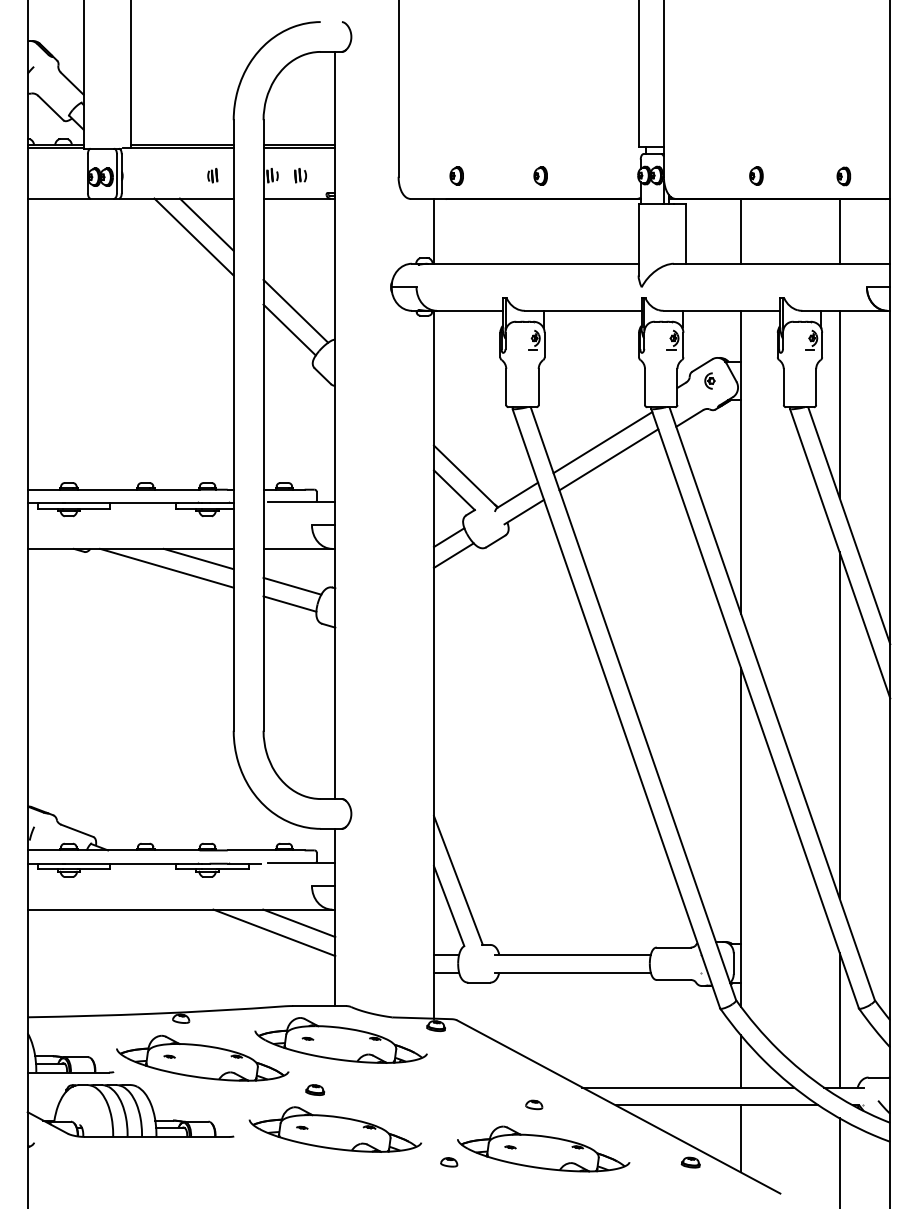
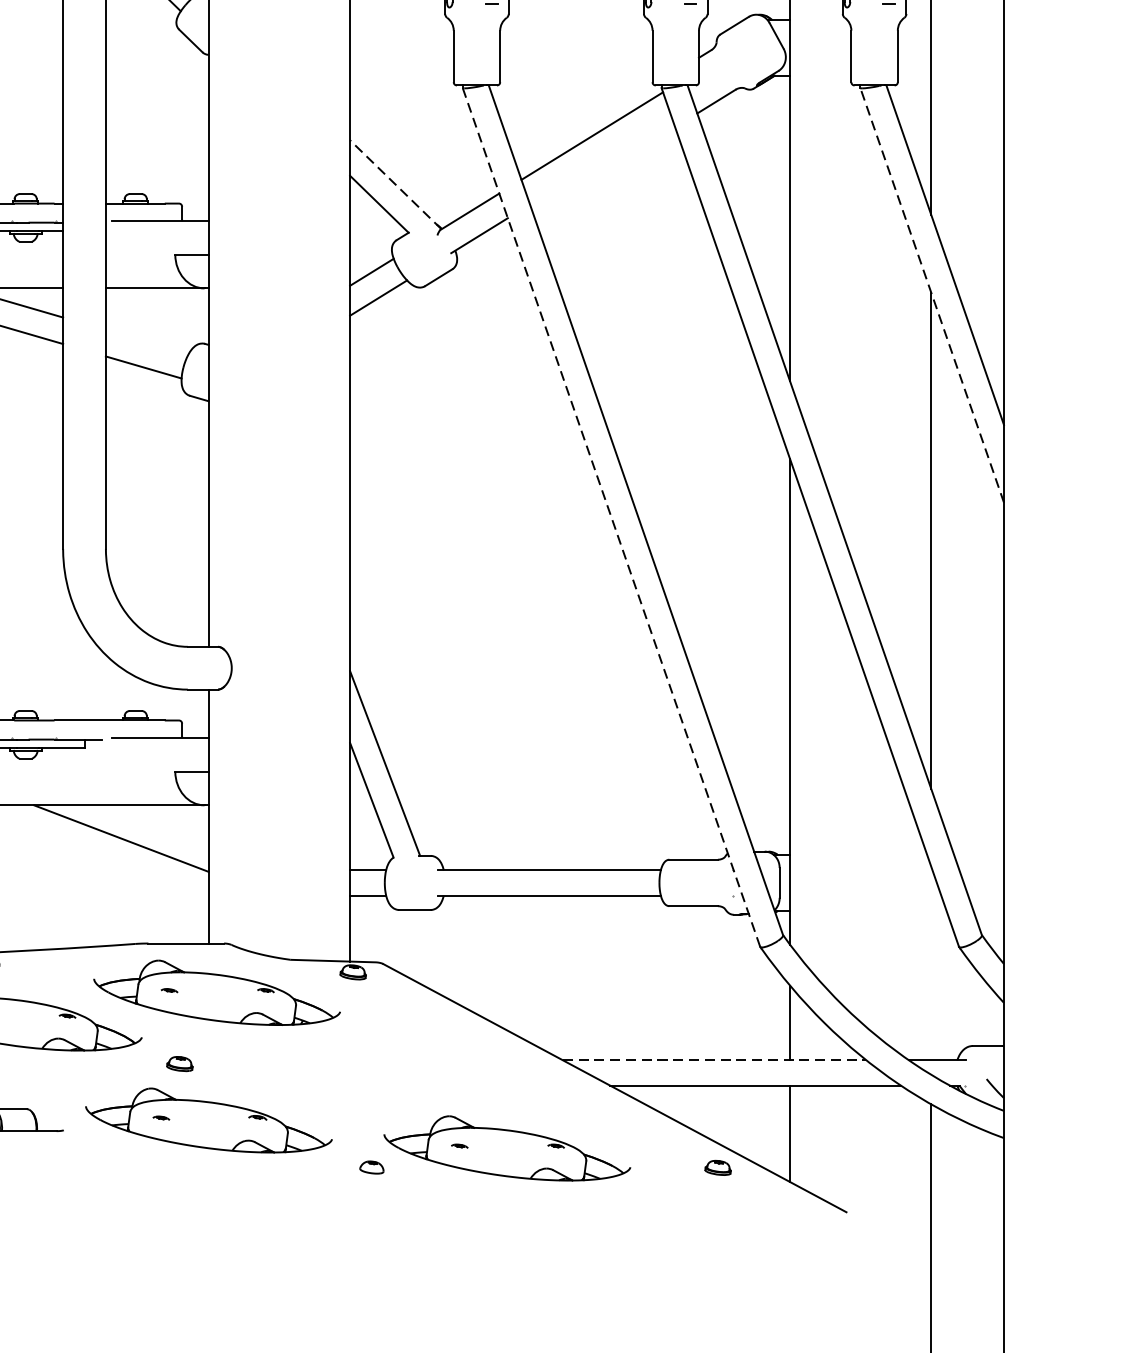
part: (709, 380) -> (744, 47), removed
line: (608, 459) -> (600, 160), removed
line: (465, 476) -> (395, 184), solid -> dashed
line: (840, 553) -> (932, 295), solid -> dashed
line: (292, 585) -> (147, 340), removed
line: (616, 708) -> (611, 517), solid -> dashed
line: (299, 923) -> (157, 825), removed
line: (839, 1019) -> (931, 962), removed
line: (688, 1087) -> (714, 1060), solid -> dashed
part: (534, 1104) -> (494, 1084), removed

